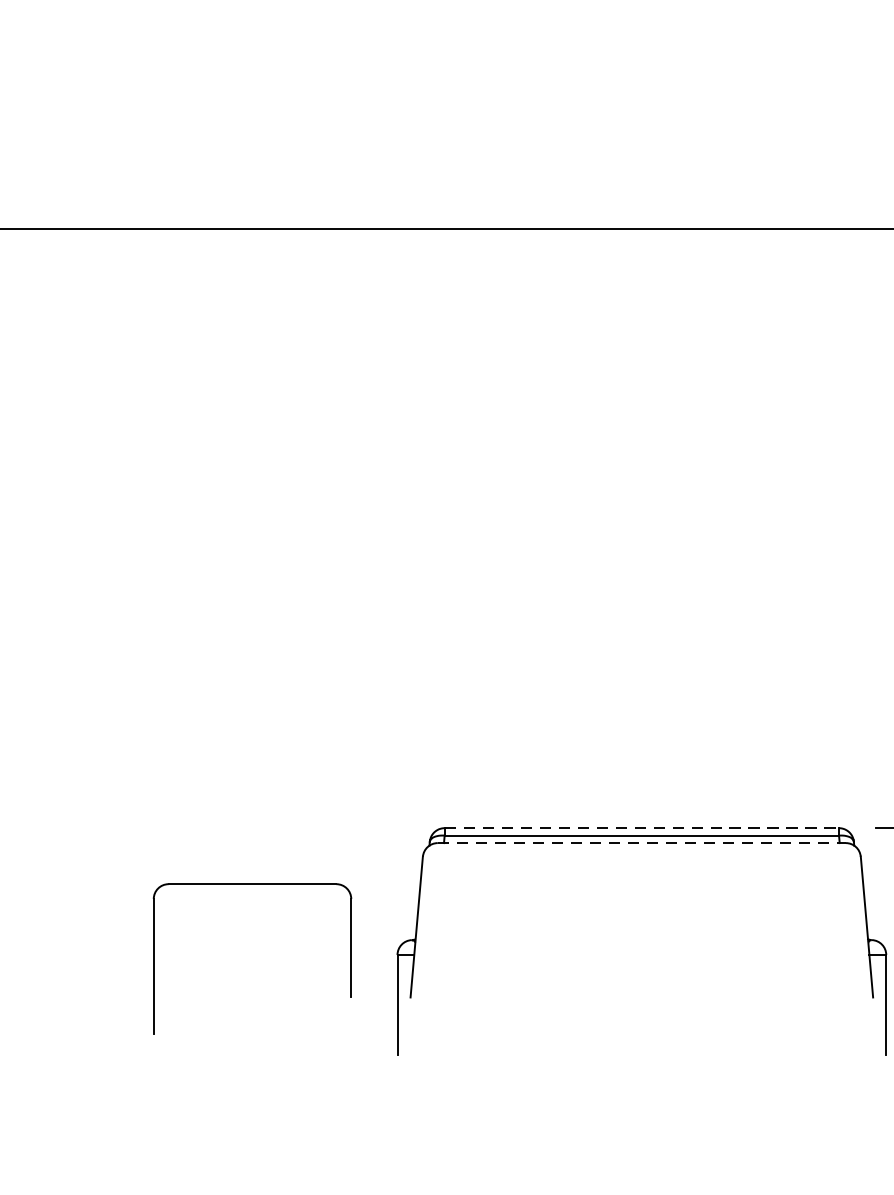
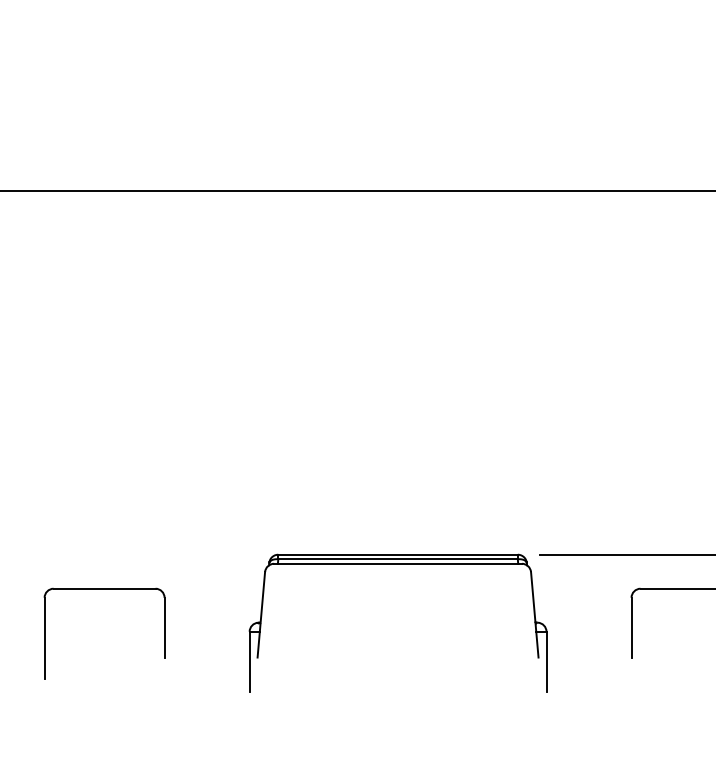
line: (642, 827) -> (398, 554), dashed -> solid
line: (642, 842) -> (398, 563), dashed -> solid
part: (252, 885) -> (104, 589), moved

